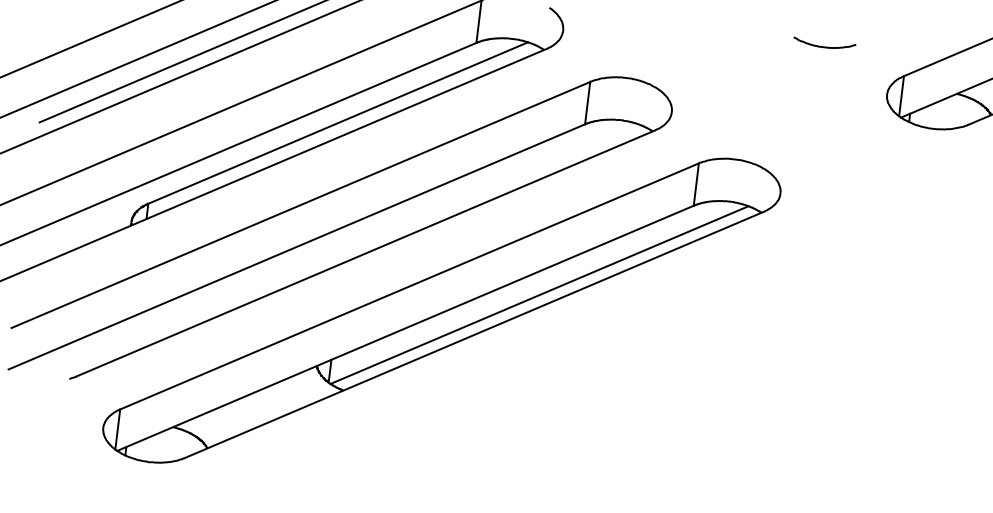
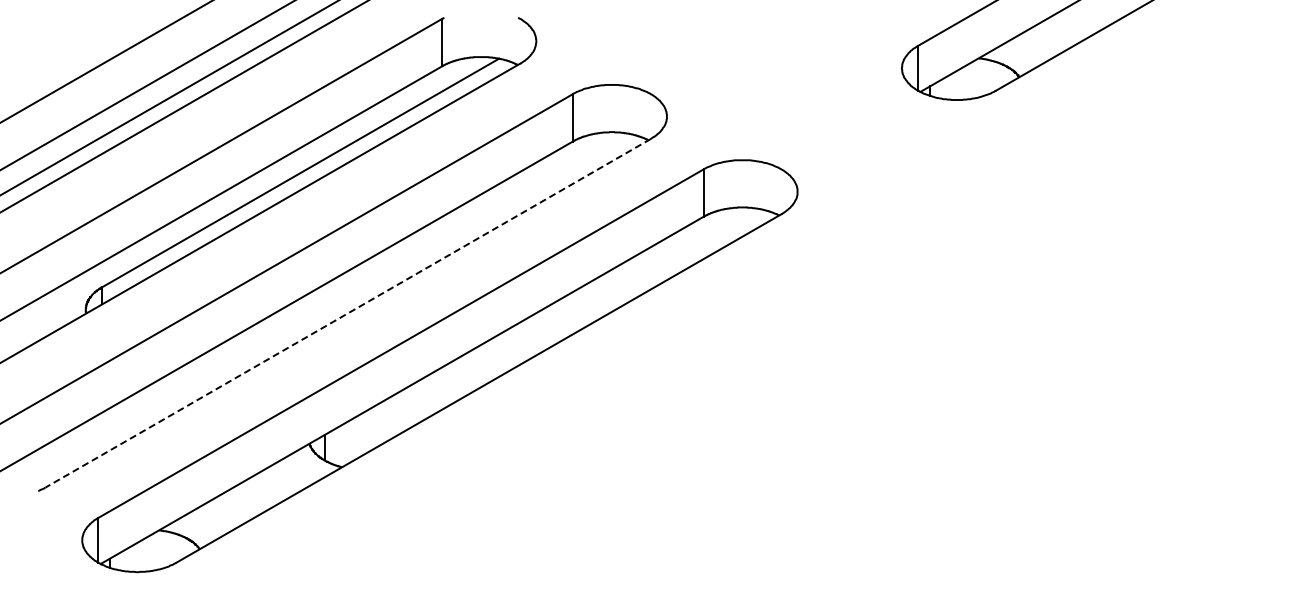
curve: (824, 46) -> (826, 23), removed
line: (364, 253) -> (347, 313), solid -> dashed
line: (539, 294) -> (545, 335), removed

